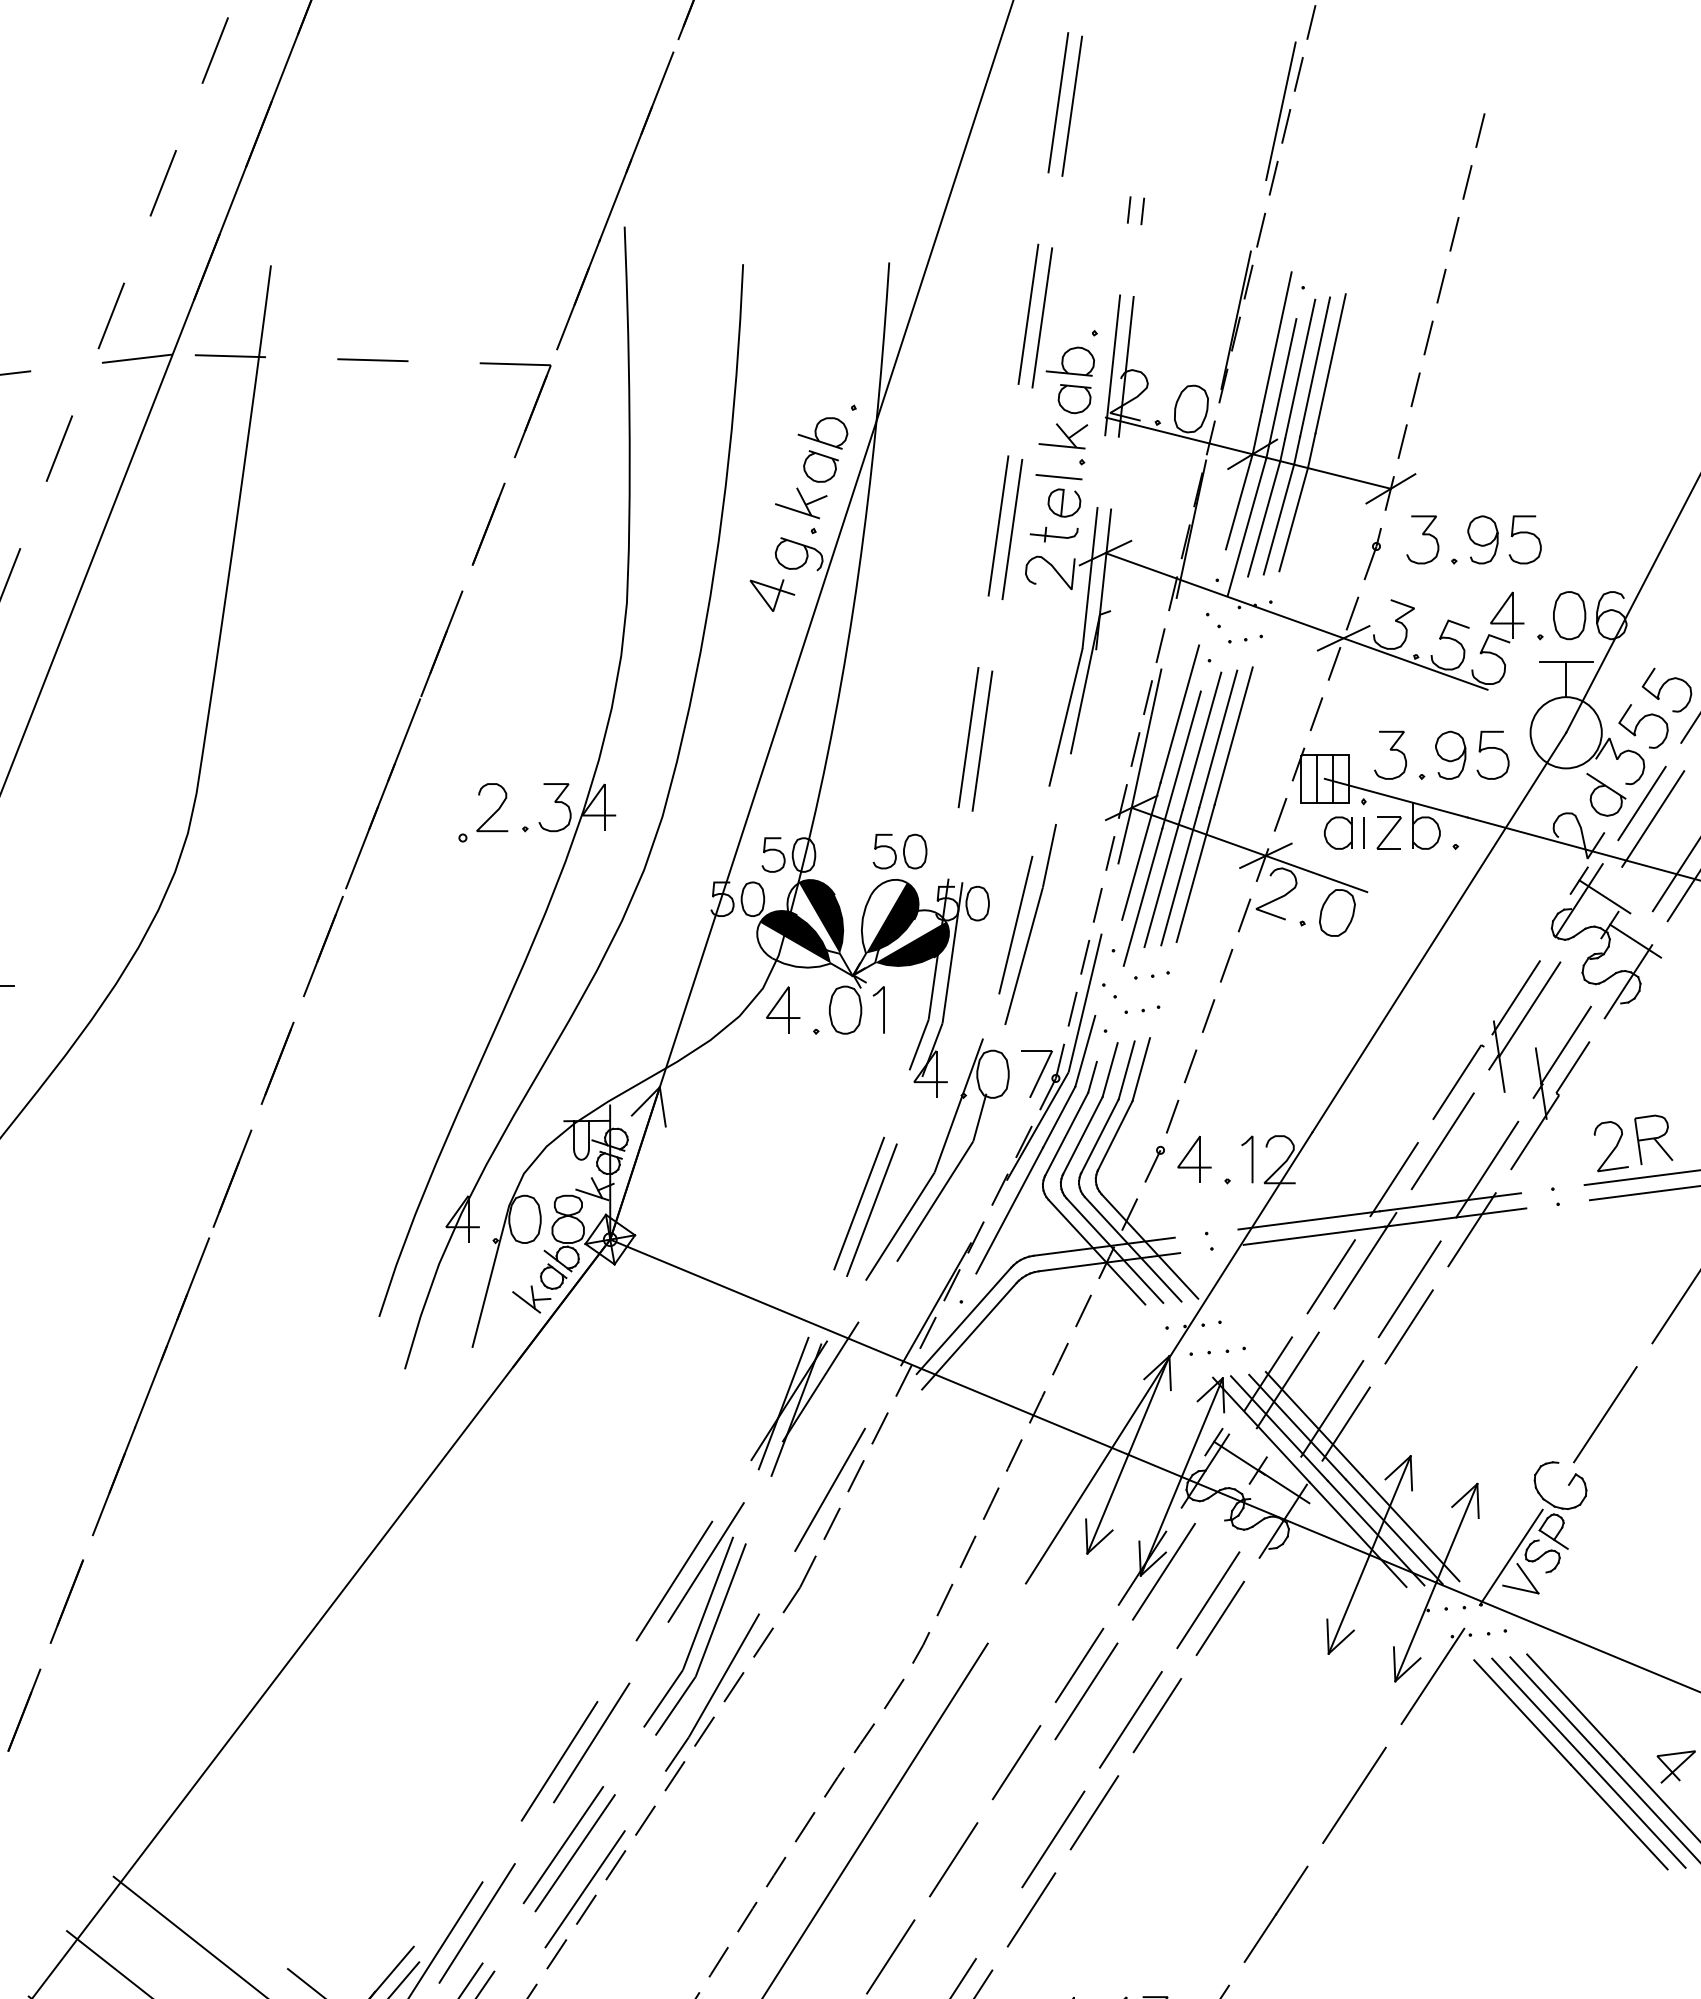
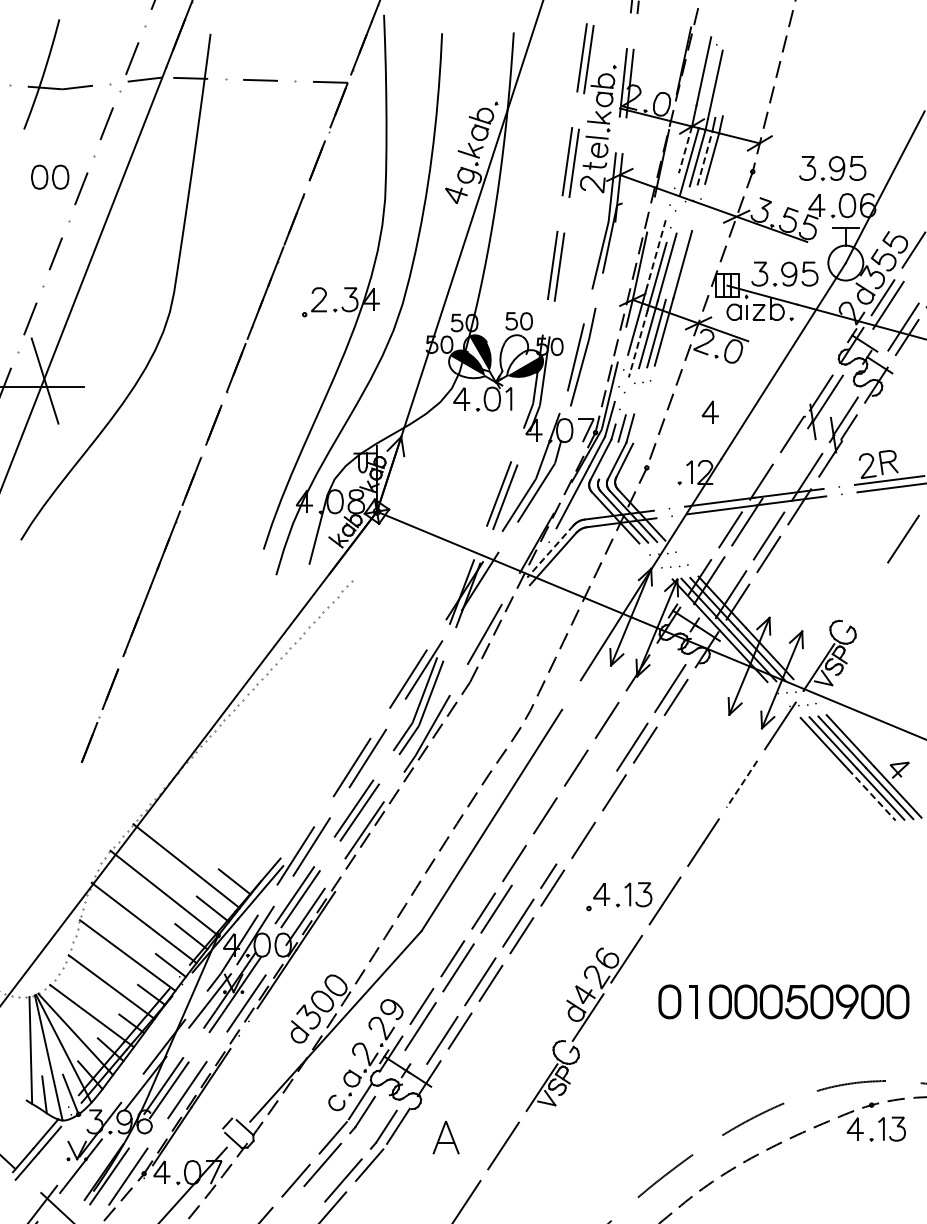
line: (1329, 362) -> (729, 81), removed
line: (1314, 366) -> (722, 83), removed
line: (1280, 389) -> (705, 94), removed
line: (1239, 503) -> (685, 150), solid -> dashed
line: (1278, 519) -> (704, 158), solid -> dashed
part: (1473, 539) -> (832, 168), moved
part: (1245, 639) -> (688, 217), removed
line: (1180, 713) -> (656, 253), solid -> dashed
line: (1216, 737) -> (674, 265), removed
line: (1143, 896) -> (638, 343), solid -> dashed
fill: (892, 917) -> (515, 353), removed
part: (1141, 1008) -> (637, 398), removed
line: (1141, 1068) -> (637, 427), removed
line: (1082, 1135) -> (608, 460), removed
line: (1443, 1139) -> (785, 462), removed
part: (1192, 1157) -> (709, 411), moved
line: (964, 1320) -> (550, 551), solid -> dashed
line: (1604, 1414) -> (864, 597), removed
line: (1163, 1571) -> (648, 674), removed
line: (1086, 1689) -> (610, 732), removed
line: (1353, 1795) -> (741, 784), solid -> dashed
line: (1618, 1816) -> (871, 794), solid -> dashed
line: (1053, 1838) -> (594, 805), removed

